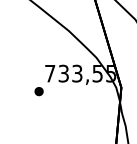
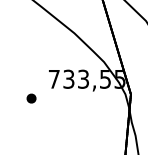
part: (38, 91) -> (30, 98), moved

